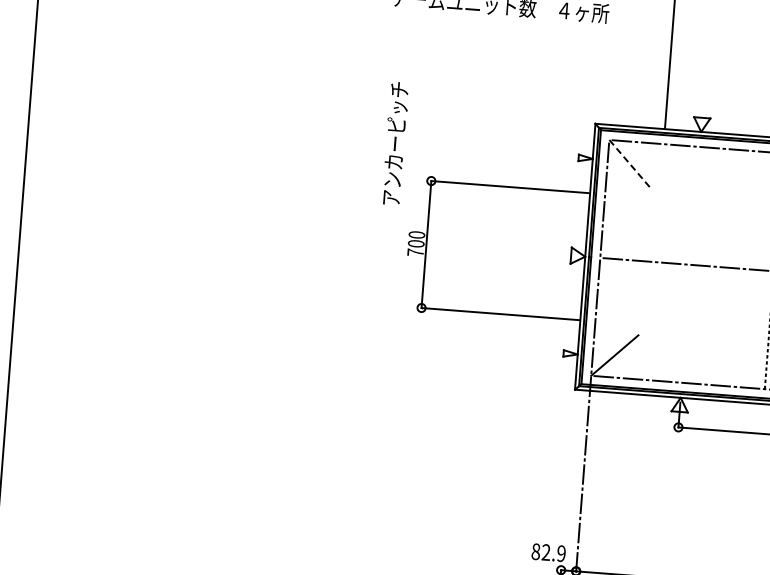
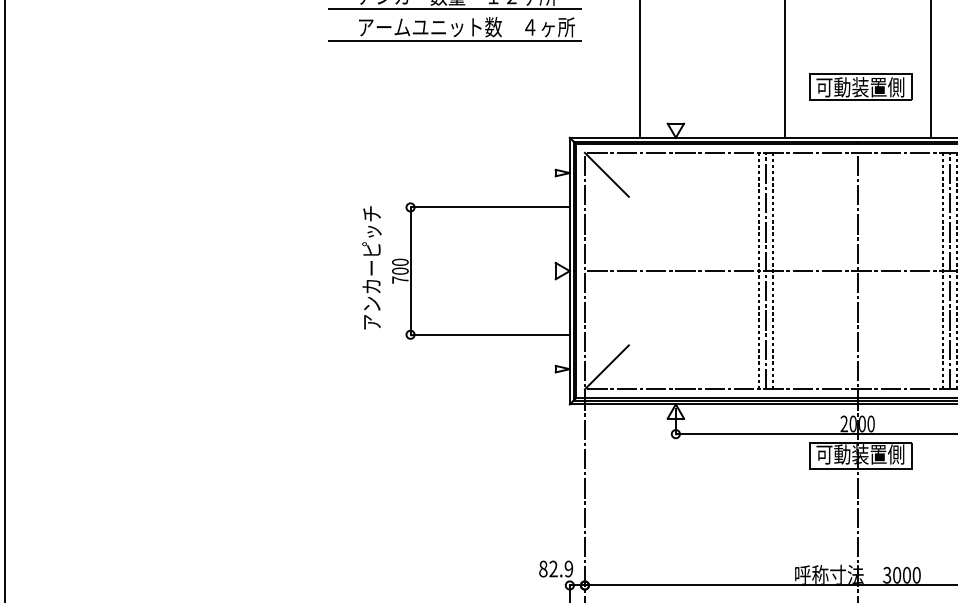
line: (488, 18) -> (455, 40), added
text: (395, 143) -> (371, 267), moved
line: (630, 164) -> (607, 175), dashed -> solid

